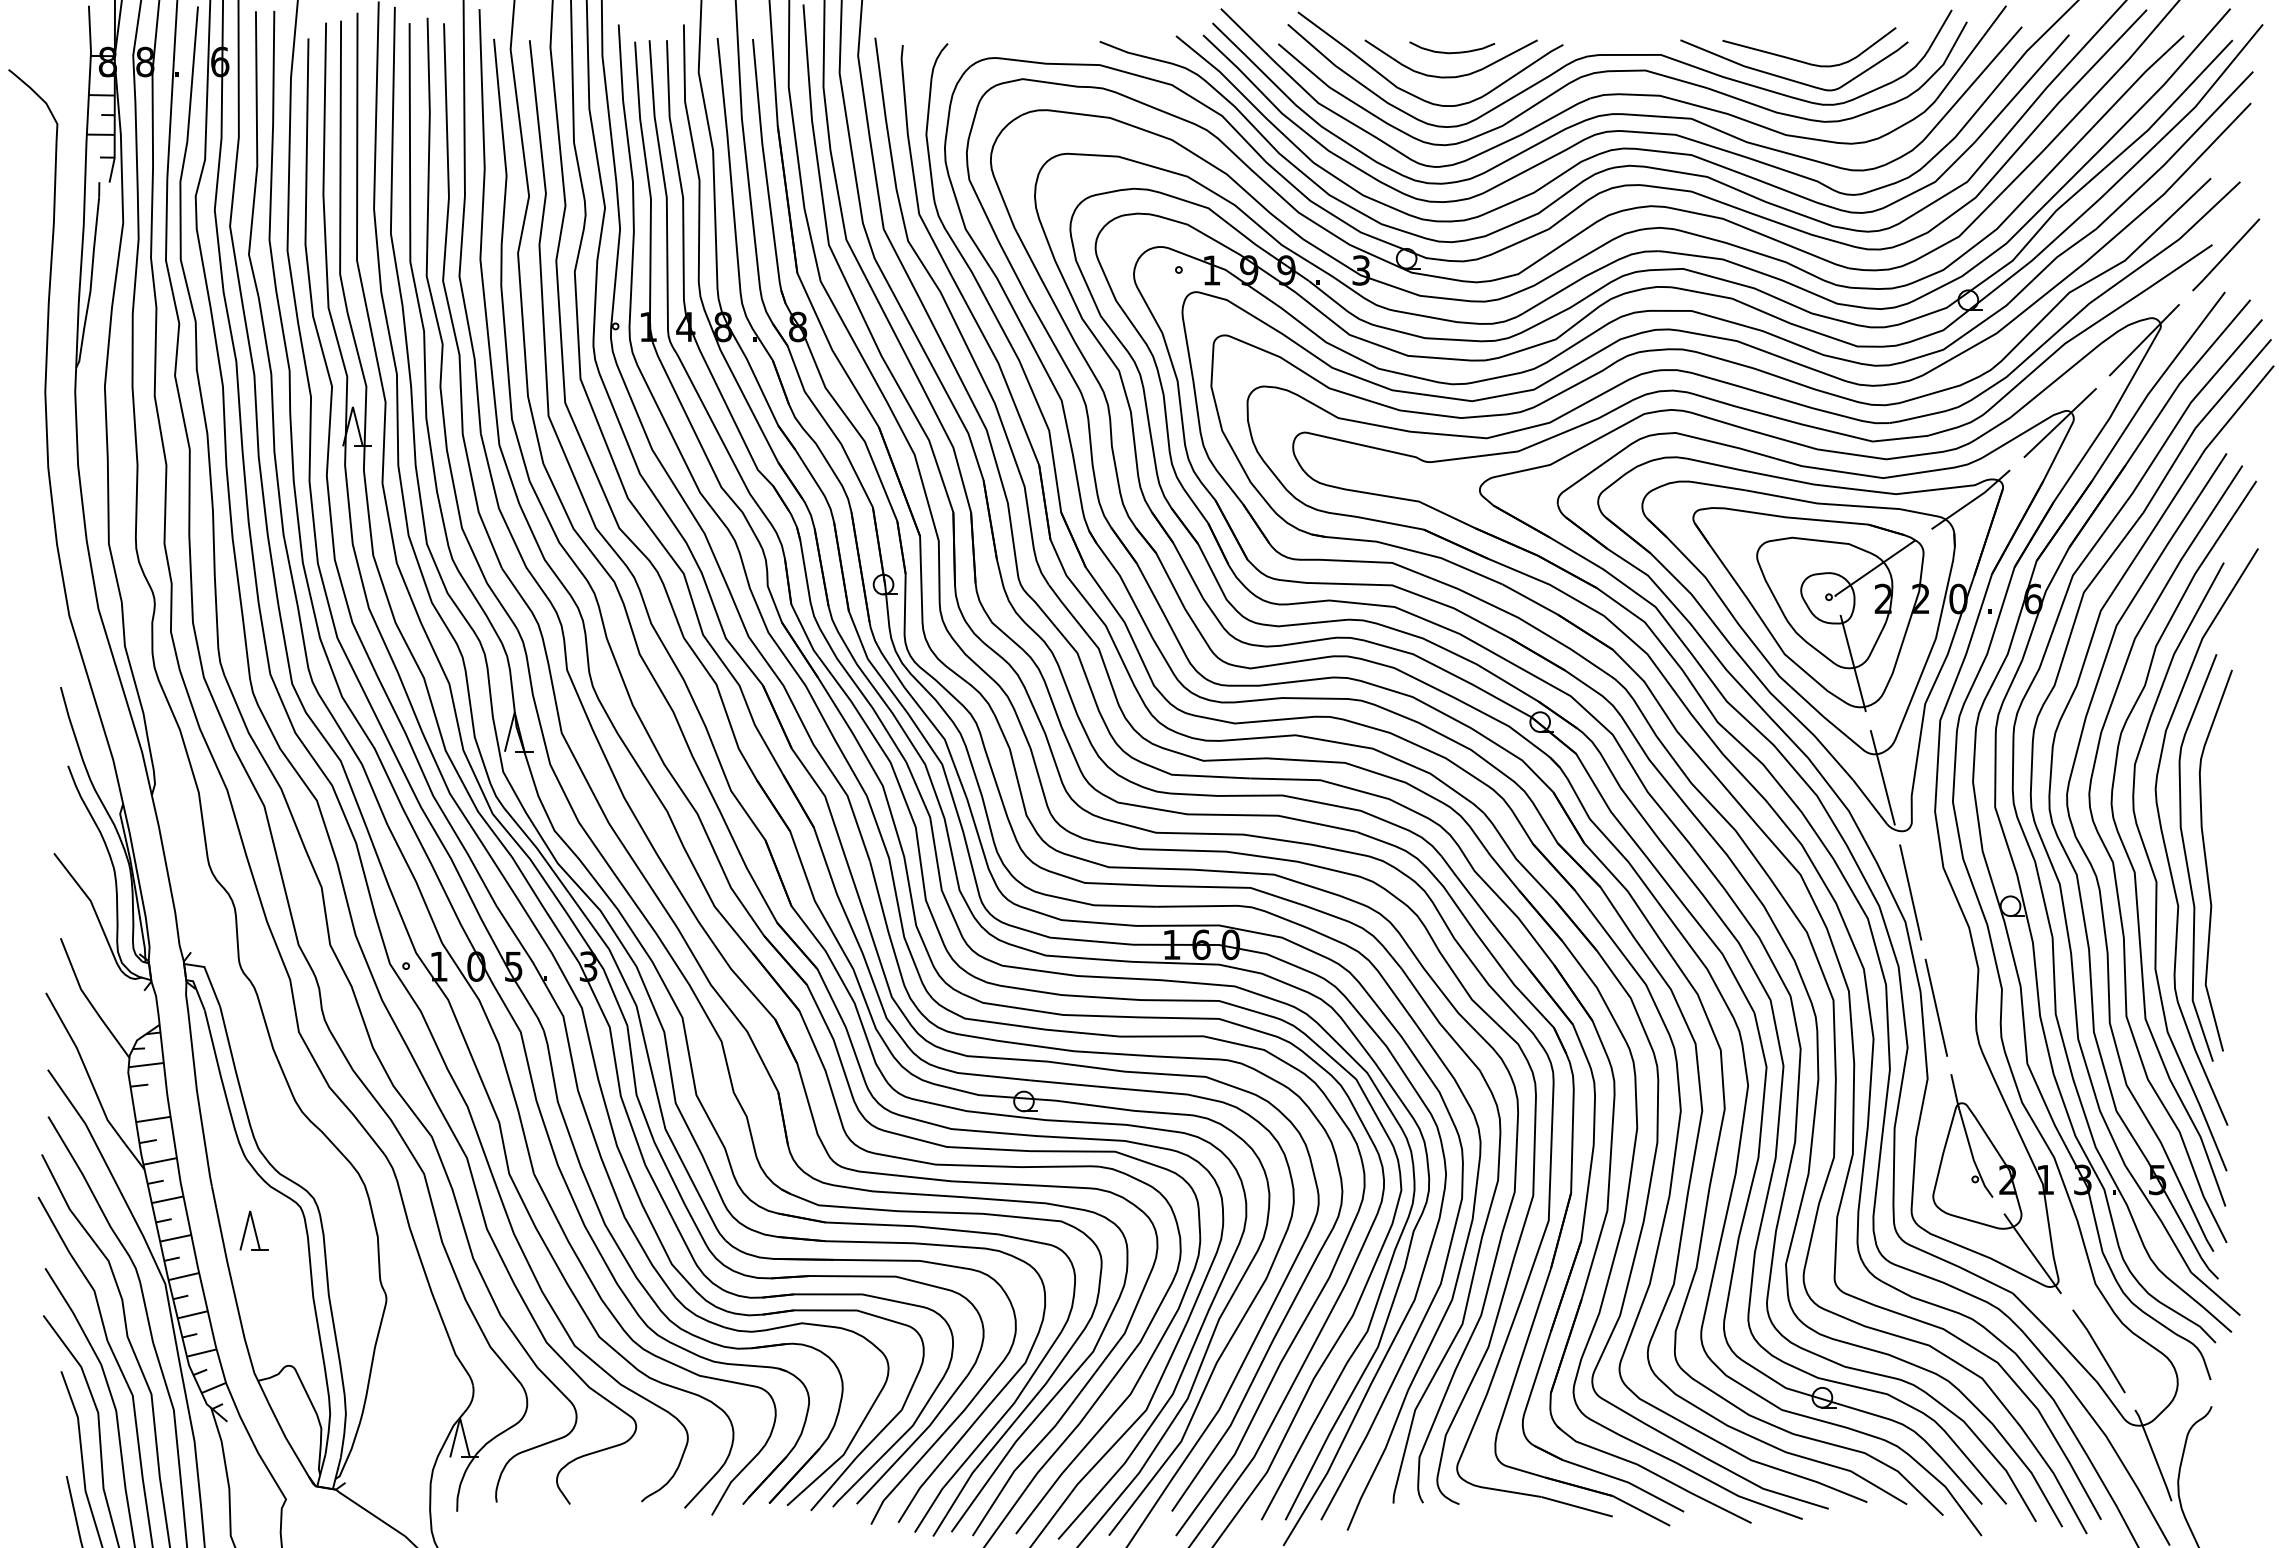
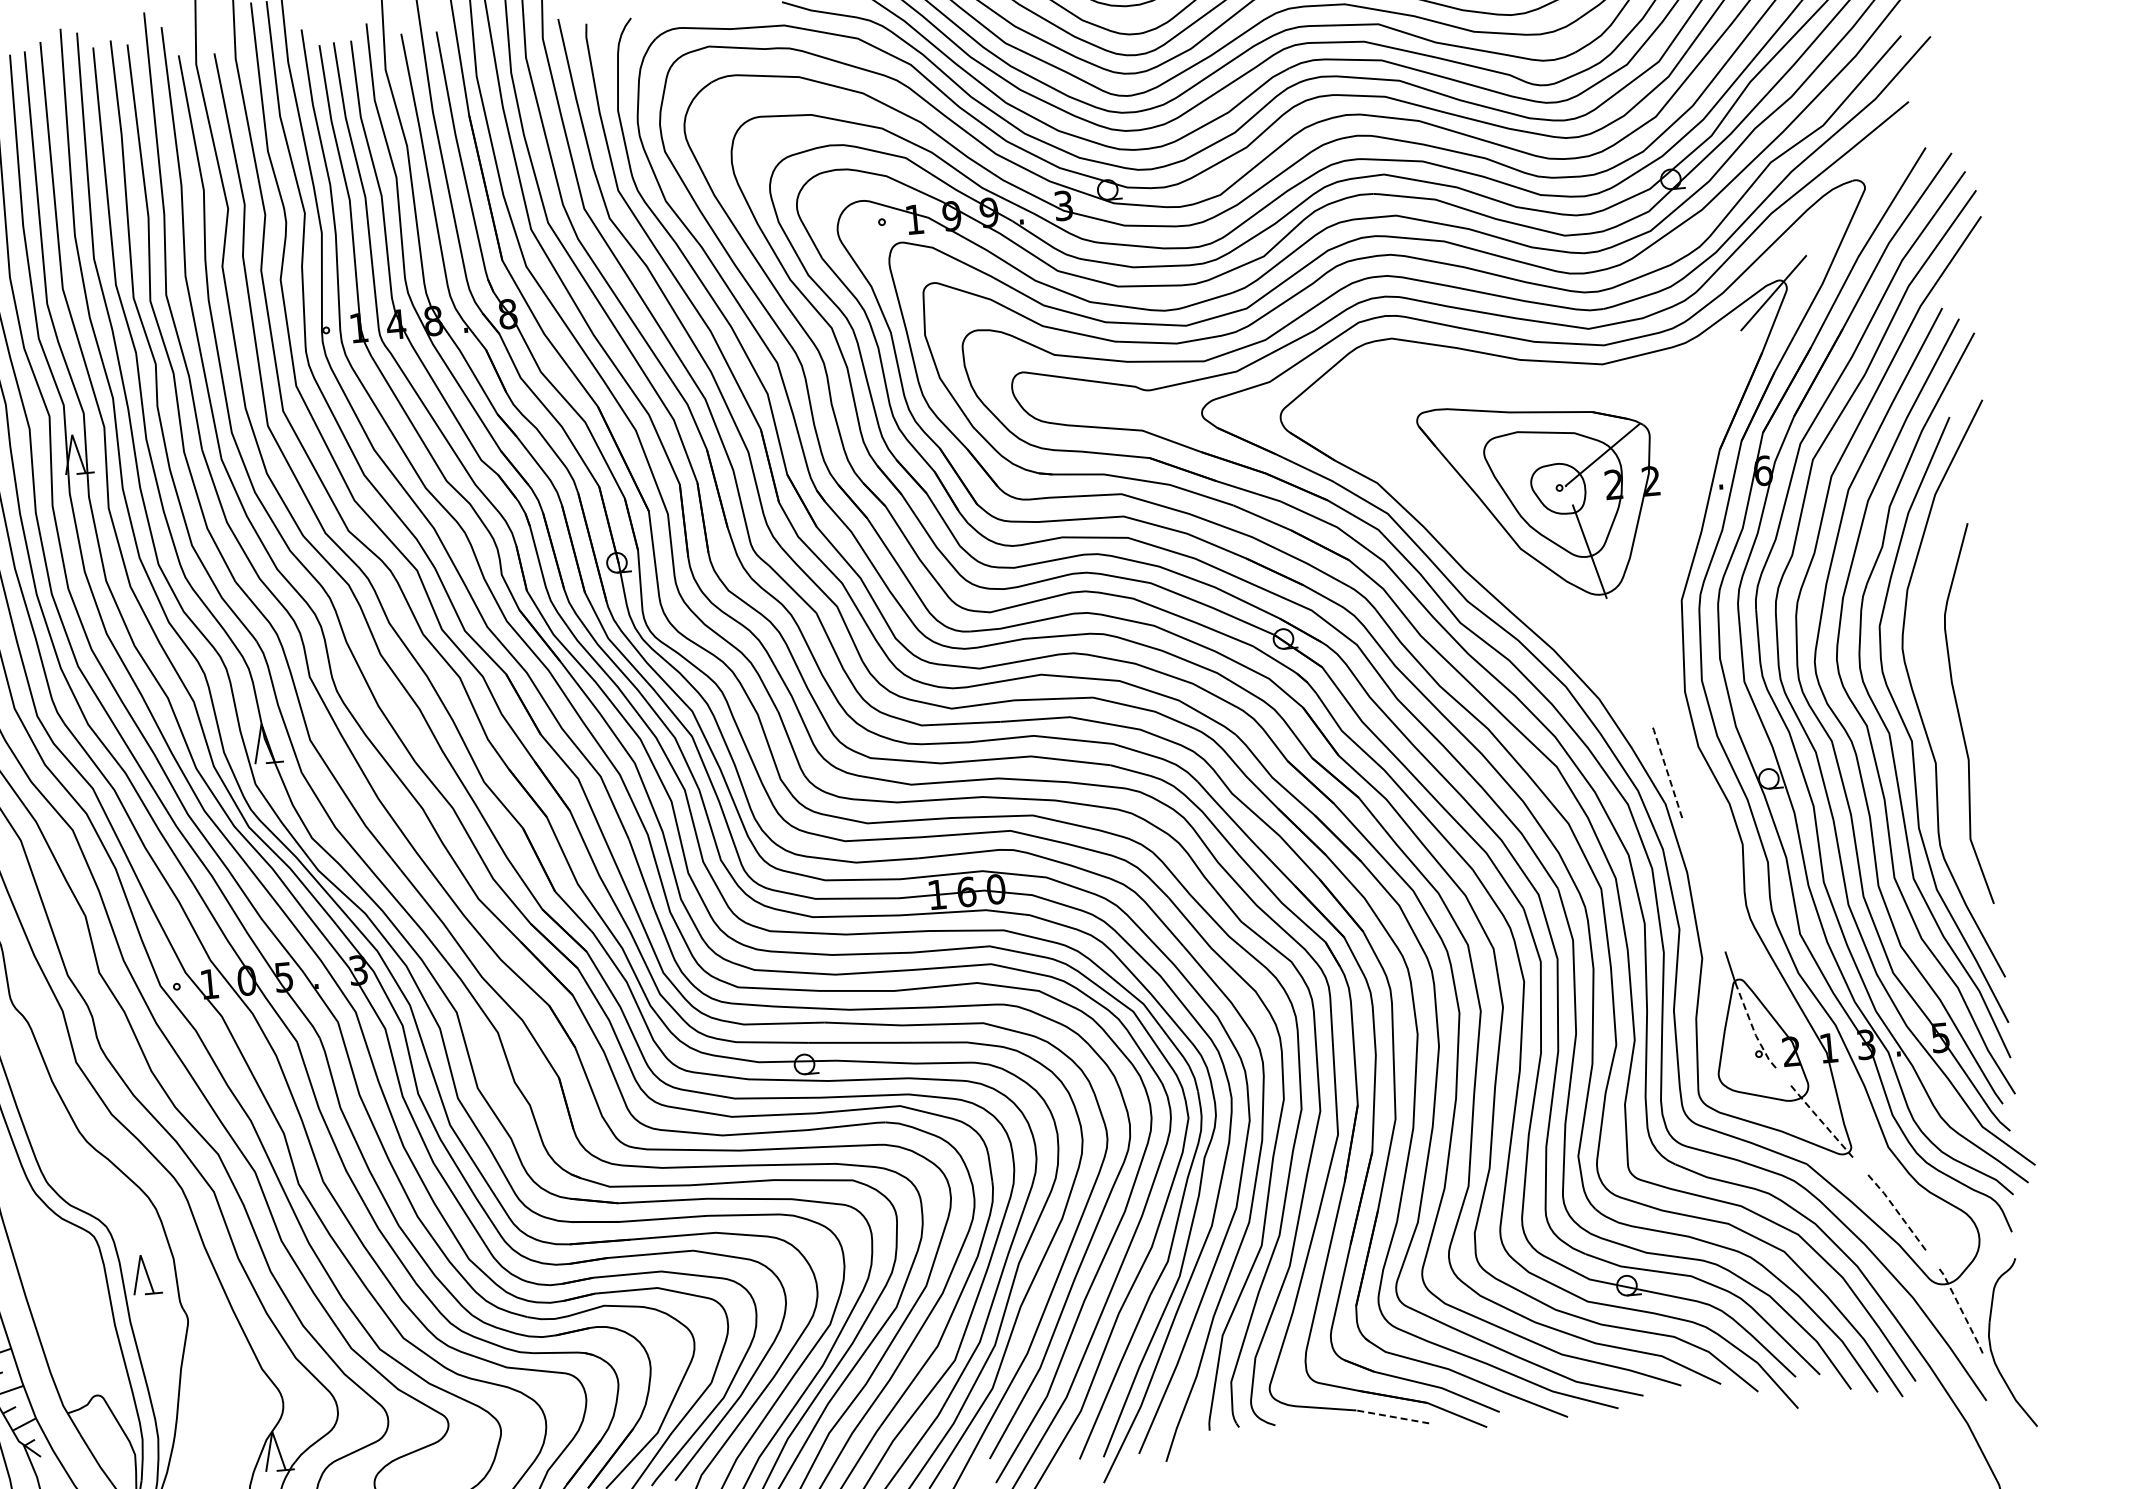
line: (2226, 254) -> (1923, 110), removed
line: (2143, 340) -> (1848, 203), removed
part: (1803, 644) -> (1538, 537), removed
curve: (2187, 859) -> (1940, 716), removed
line: (1910, 891) -> (1667, 773), solid -> dashed
line: (1936, 1007) -> (1704, 886), removed
line: (1972, 1154) -> (1753, 1029), solid -> dashed
part: (253, 1230) -> (145, 1274), moved
line: (2032, 1253) -> (1822, 1122), solid -> dashed
line: (2099, 1350) -> (1898, 1213), solid -> dashed
line: (2154, 1455) -> (1962, 1312), solid -> dashed
line: (1577, 1506) -> (1393, 1416), solid -> dashed

